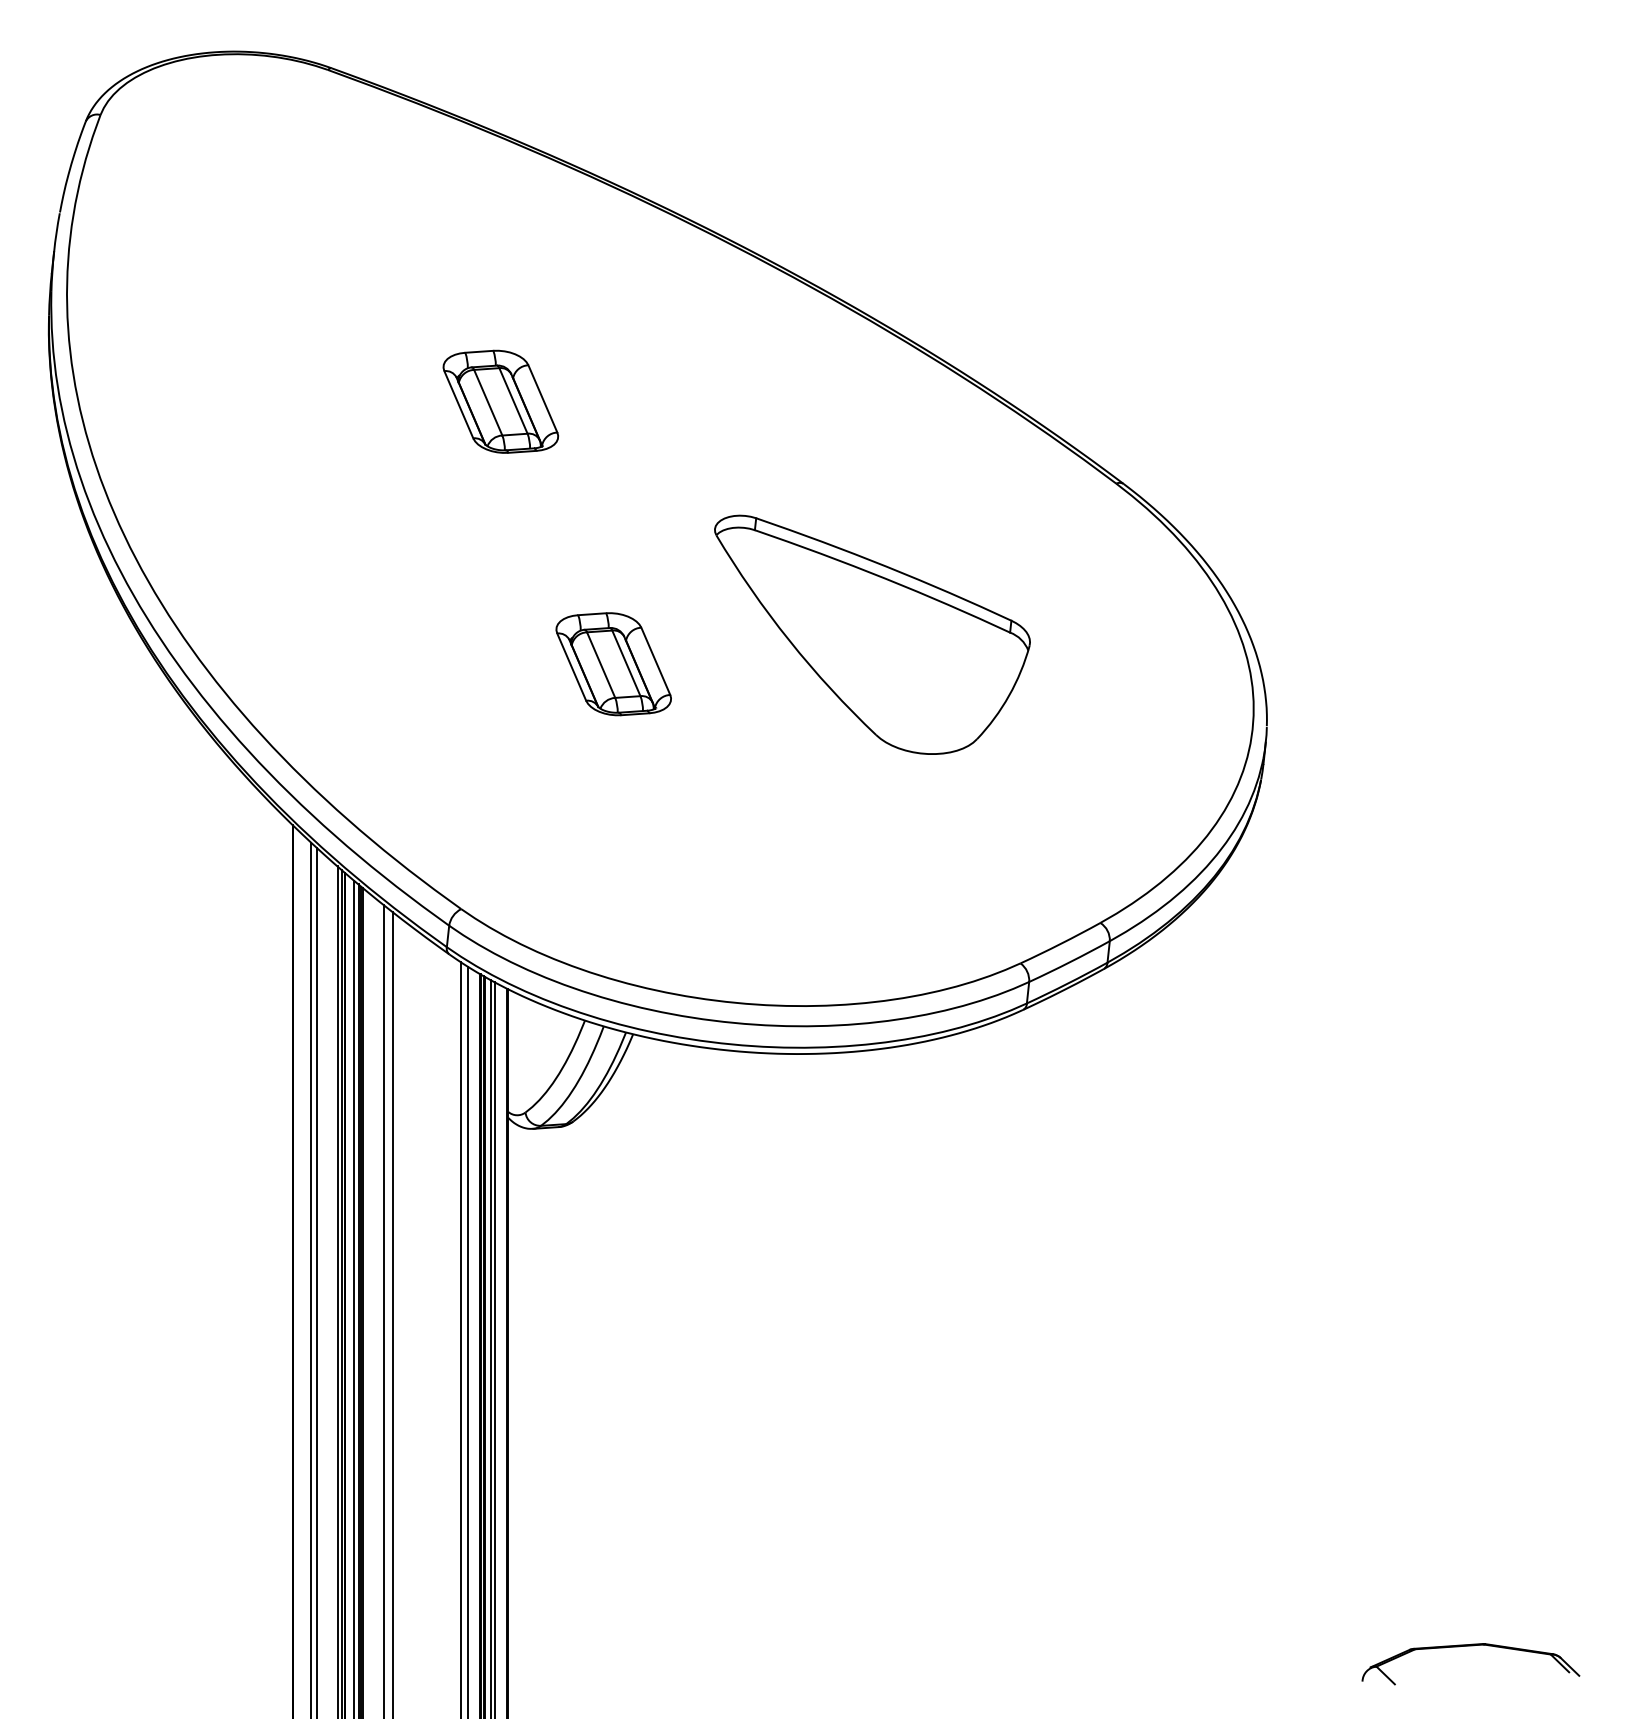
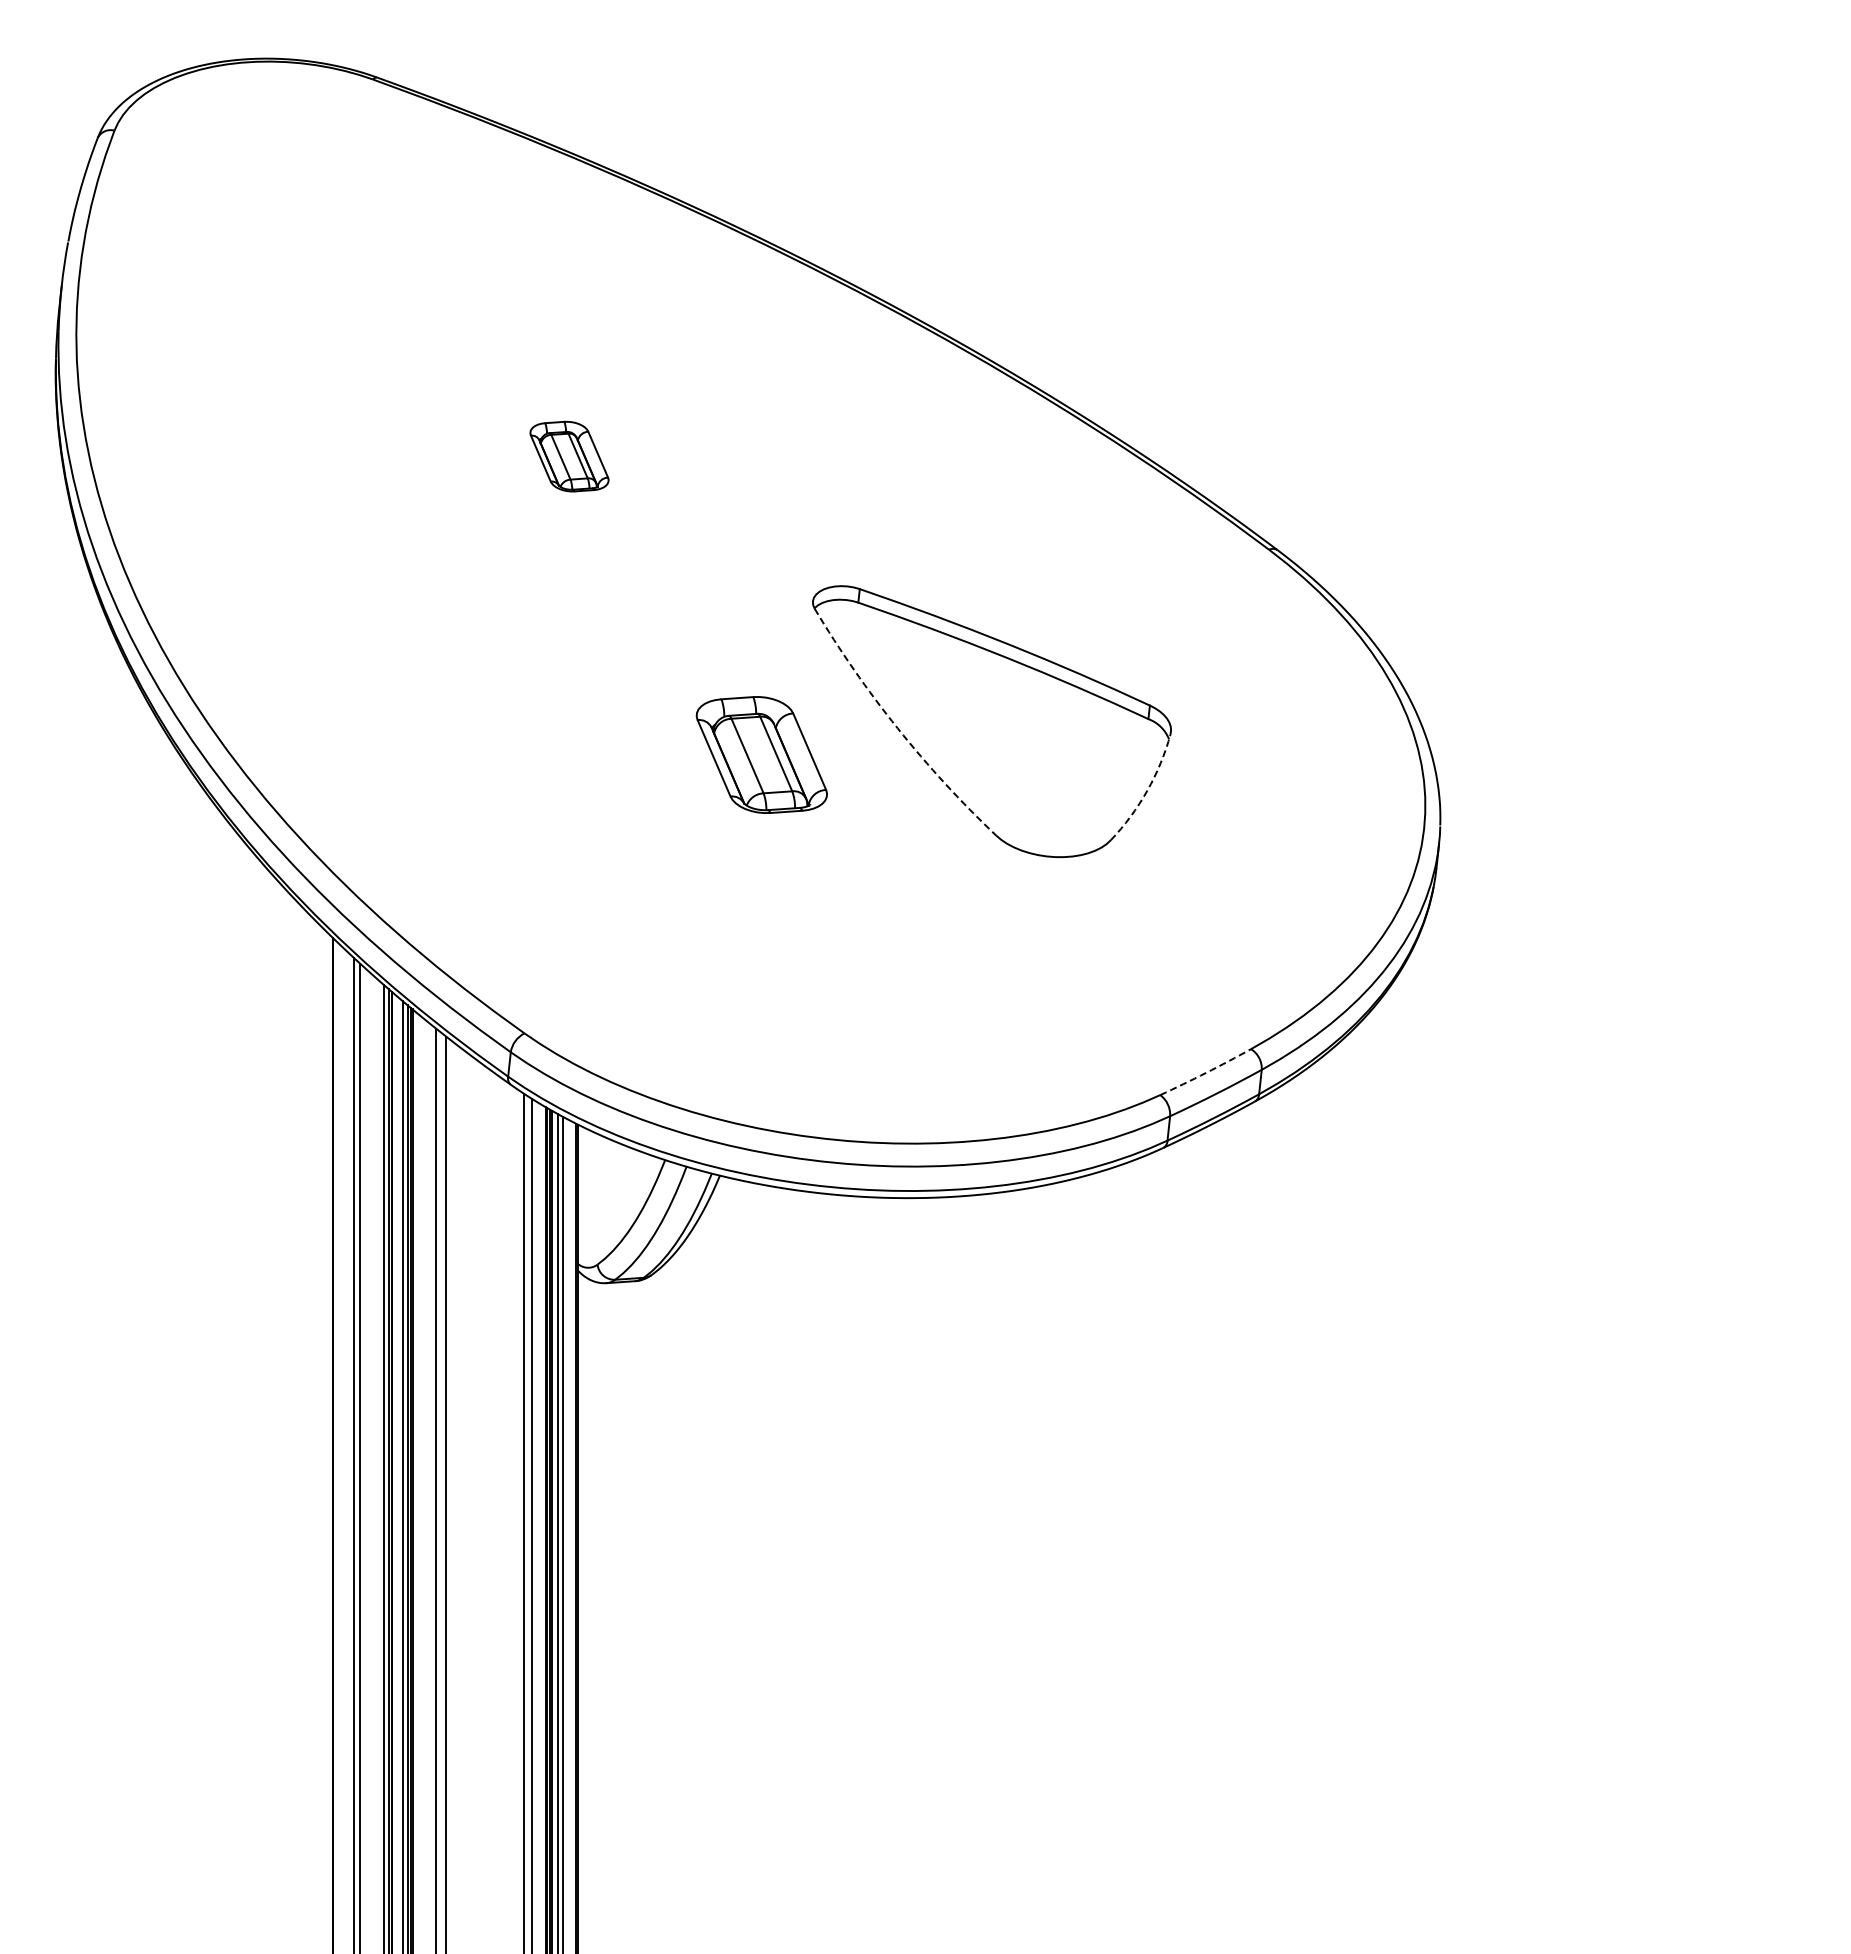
part: (500, 401) -> (569, 456), size x0.6
arc: (789, 640) -> (897, 728), solid -> dashed
part: (613, 663) -> (761, 754), moved
arc: (1009, 695) -> (1147, 790), solid -> dashed
arc: (1061, 943) -> (1206, 1072), solid -> dashed
part: (1471, 1646) -> (1672, 1871), removed

